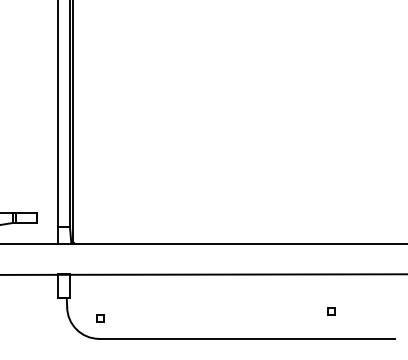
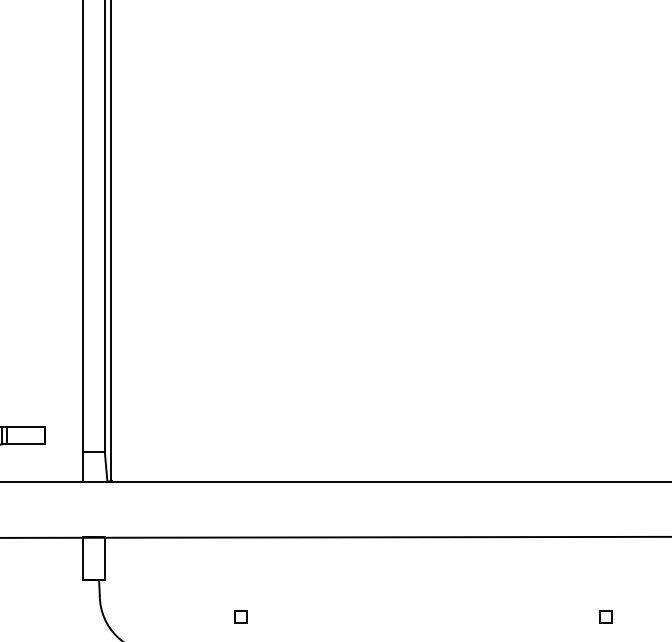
part: (331, 311) -> (606, 616), moved
part: (100, 318) -> (240, 616), moved

